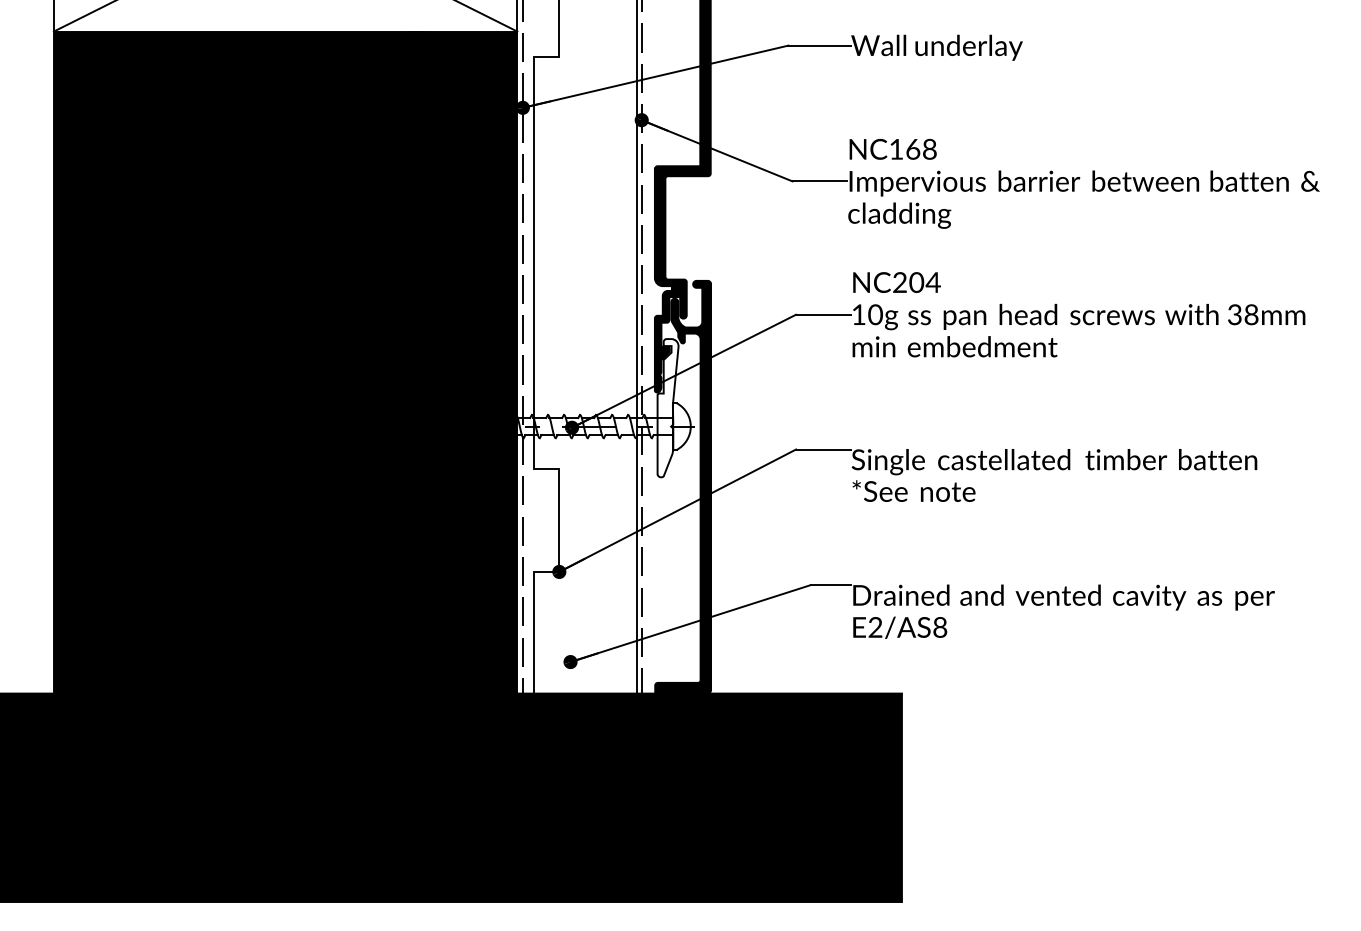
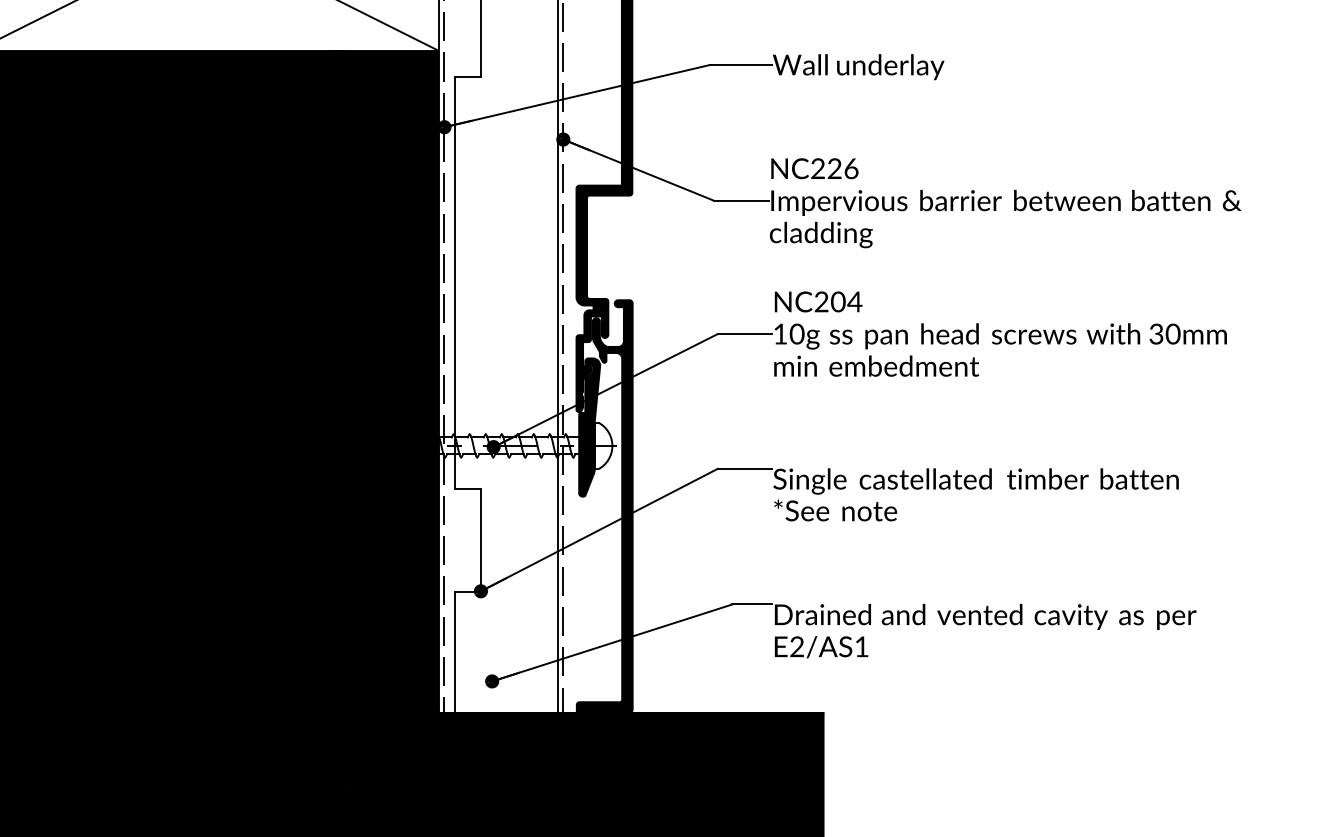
text: (912, 148) -> (834, 167), NC168 -> NC226
text: (1251, 314) -> (1173, 333), 38mm -> 30mm
fill: (667, 408) -> (589, 427), added
text: (940, 627) -> (862, 646), E2/AS8 -> E2/AS1

